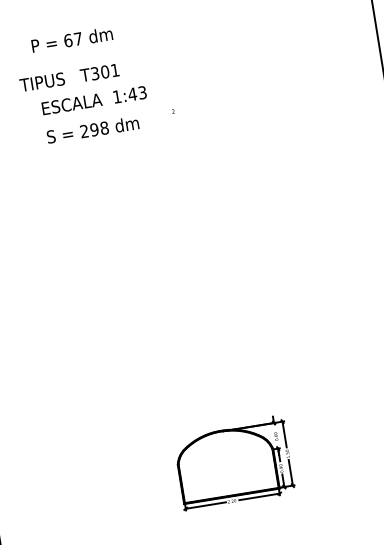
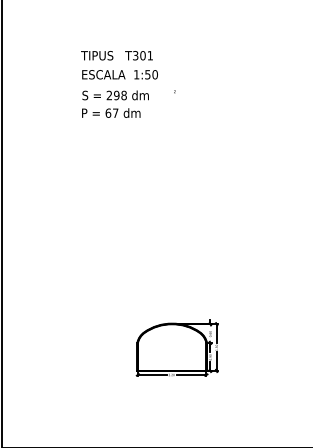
text: (72, 38) -> (111, 112), moved
text: (68, 77) -> (116, 55), moved
text: (136, 93) -> (150, 74), 1:43 -> 1:50

